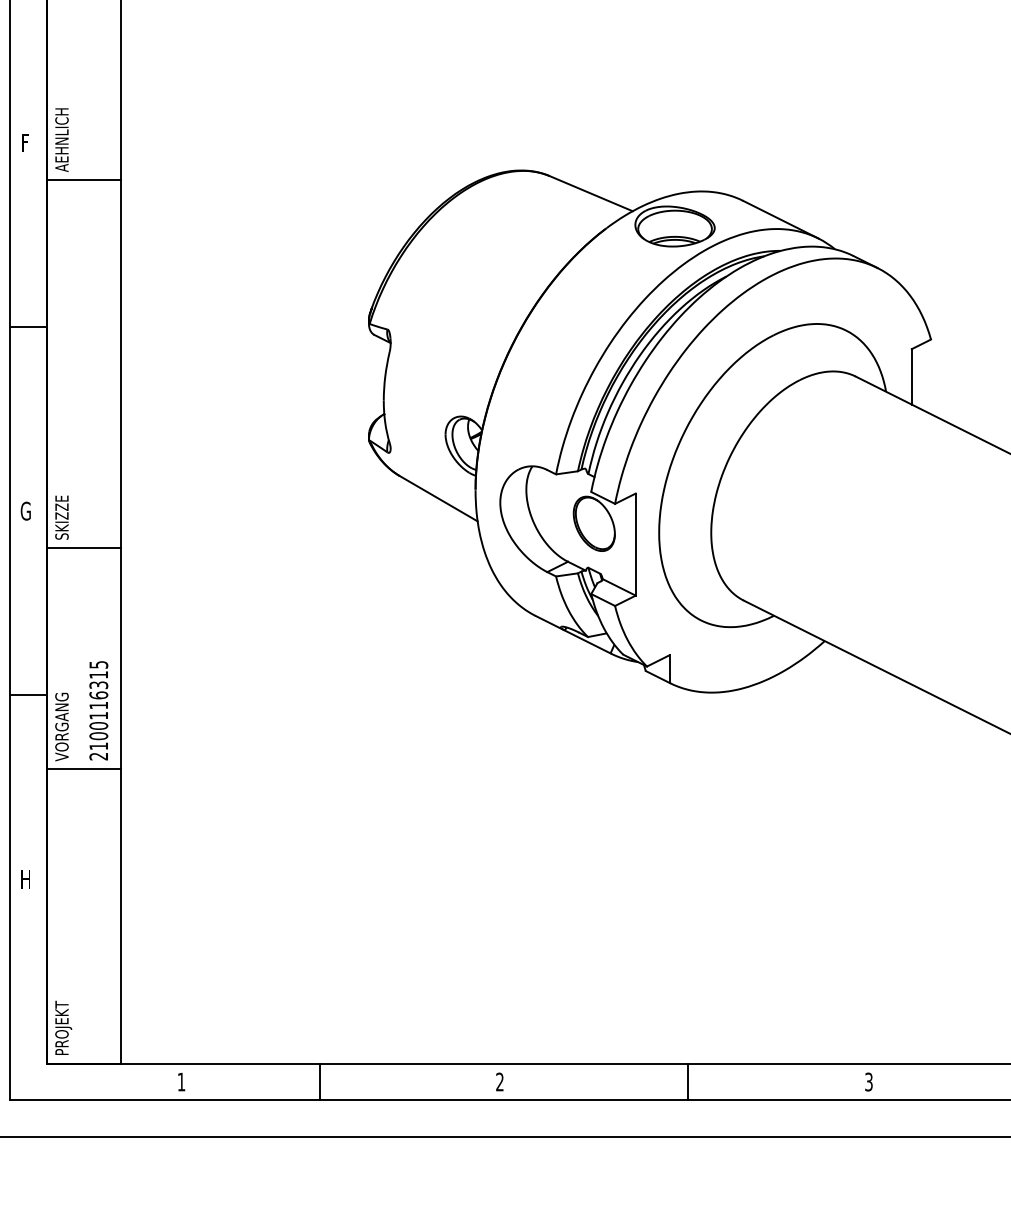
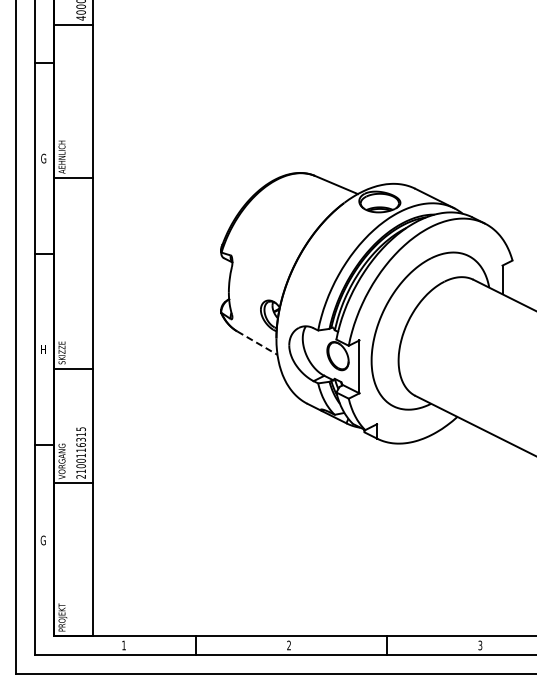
text: (26, 142) -> (43, 158), F -> G
line: (439, 499) -> (257, 343), solid -> dashed
text: (24, 511) -> (42, 349), G -> H
text: (24, 879) -> (42, 540), H -> G

